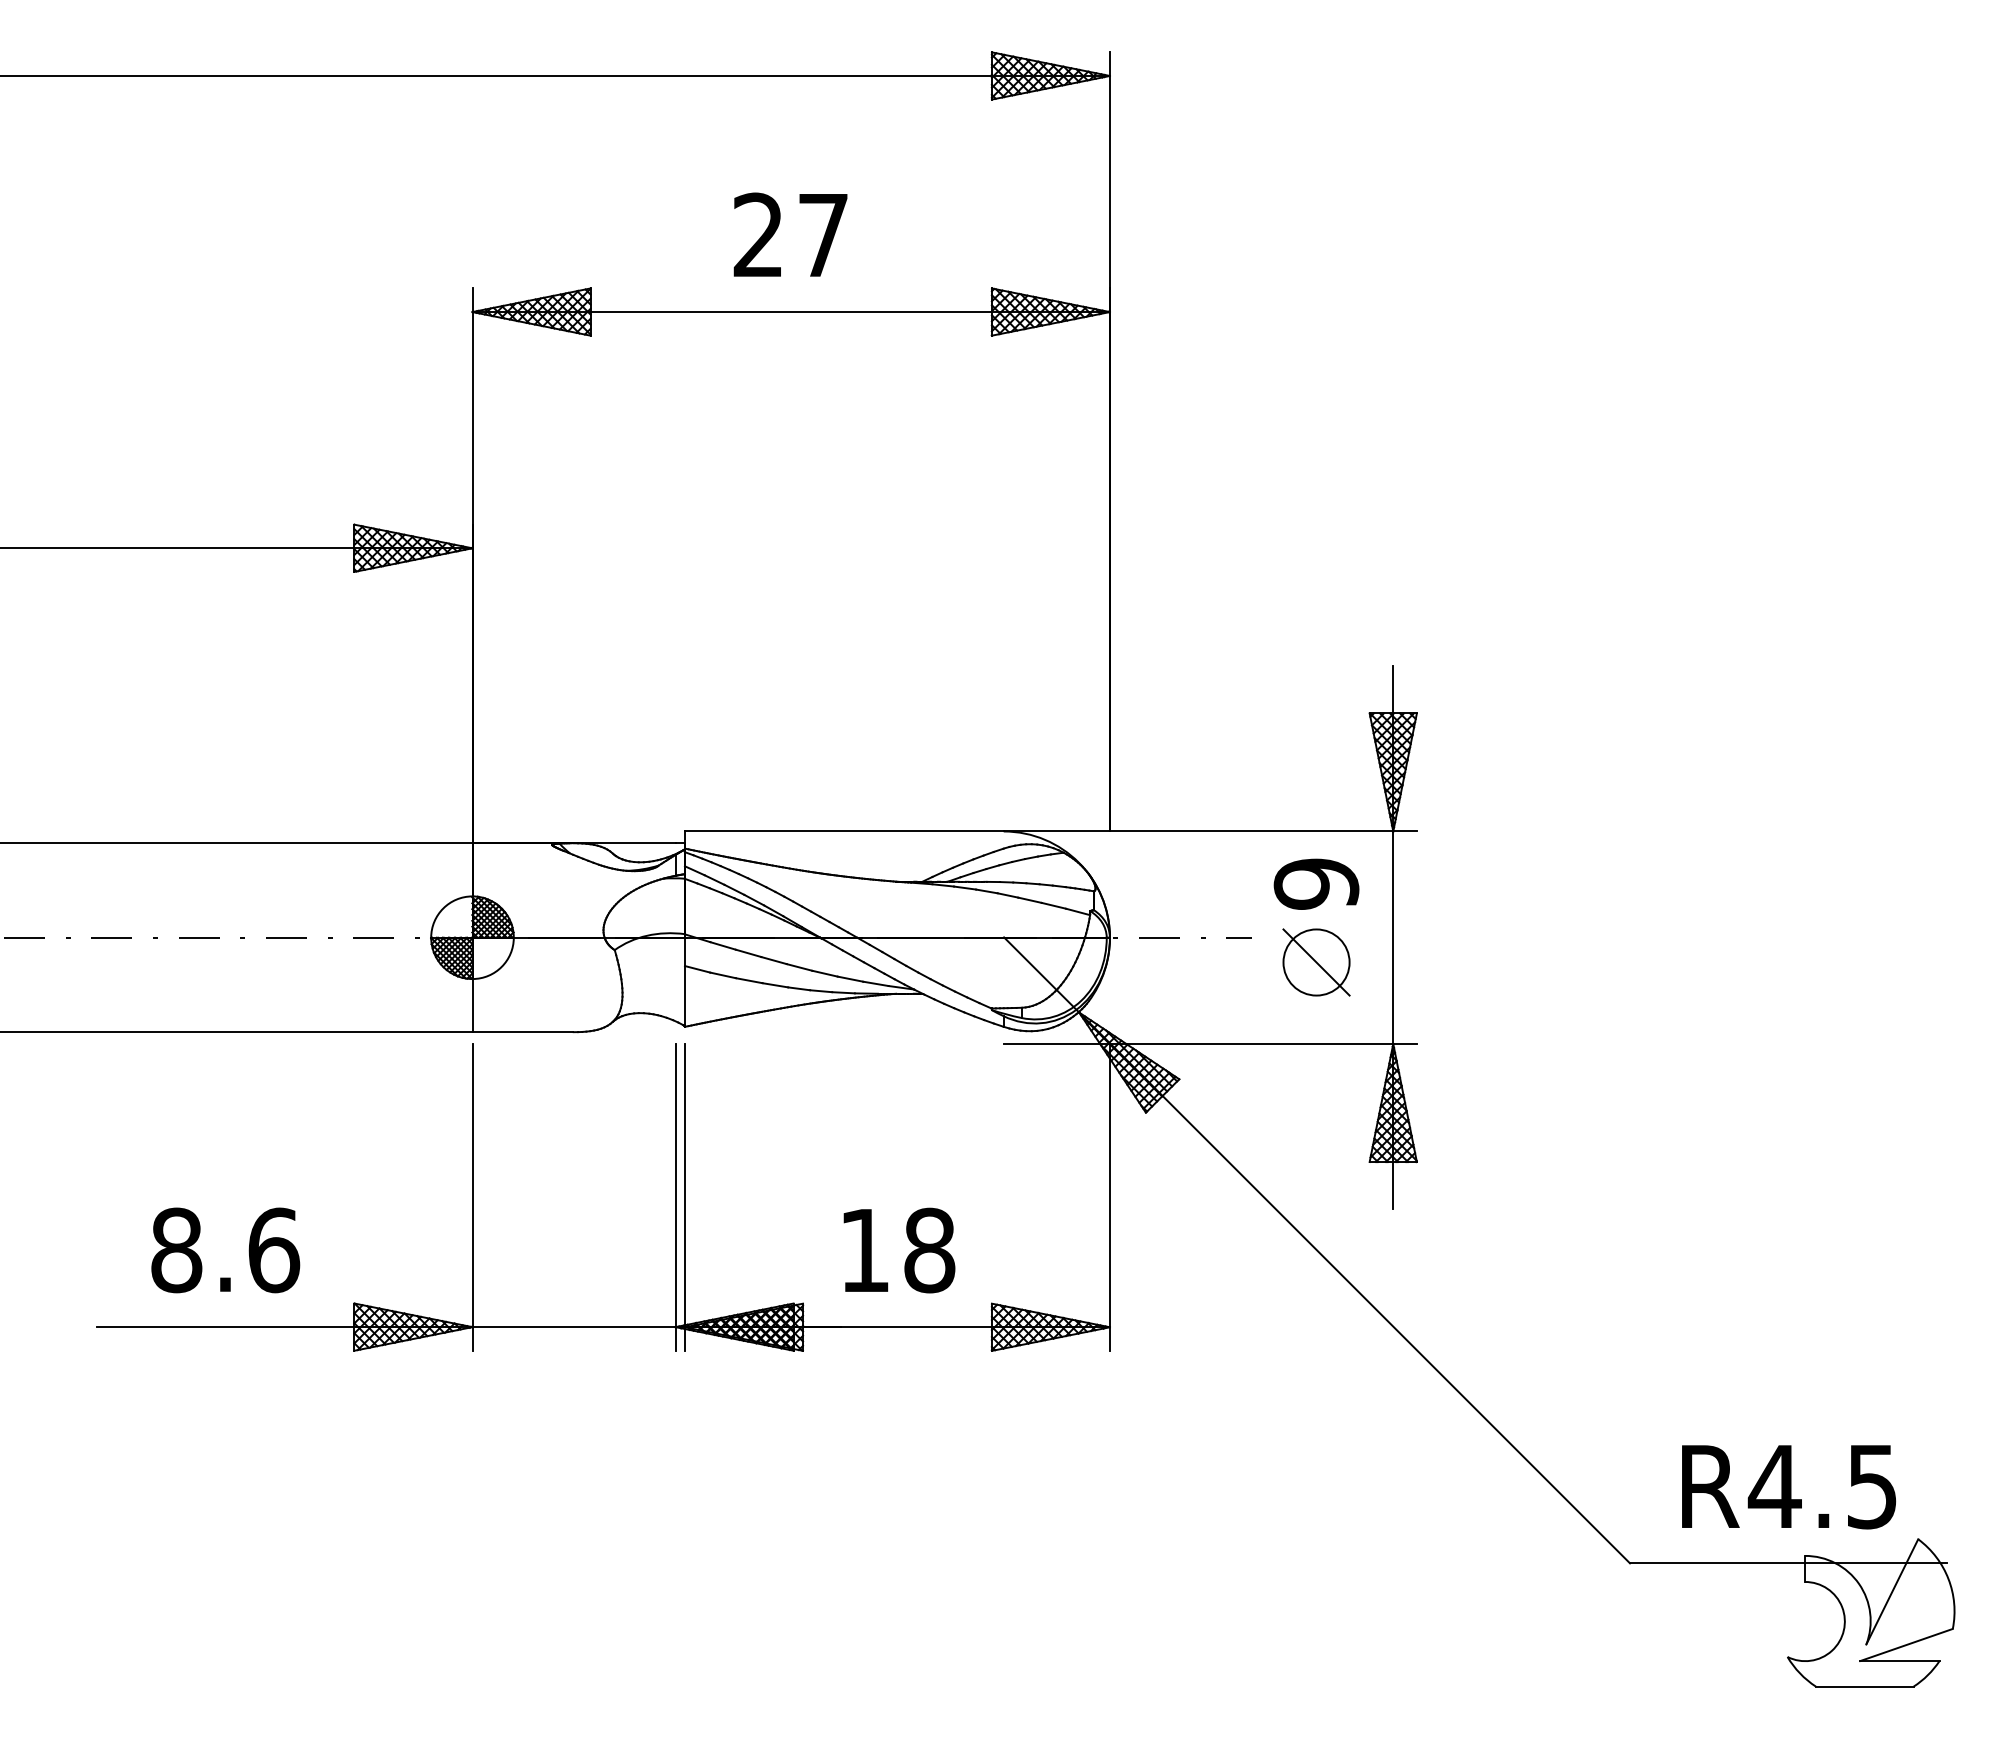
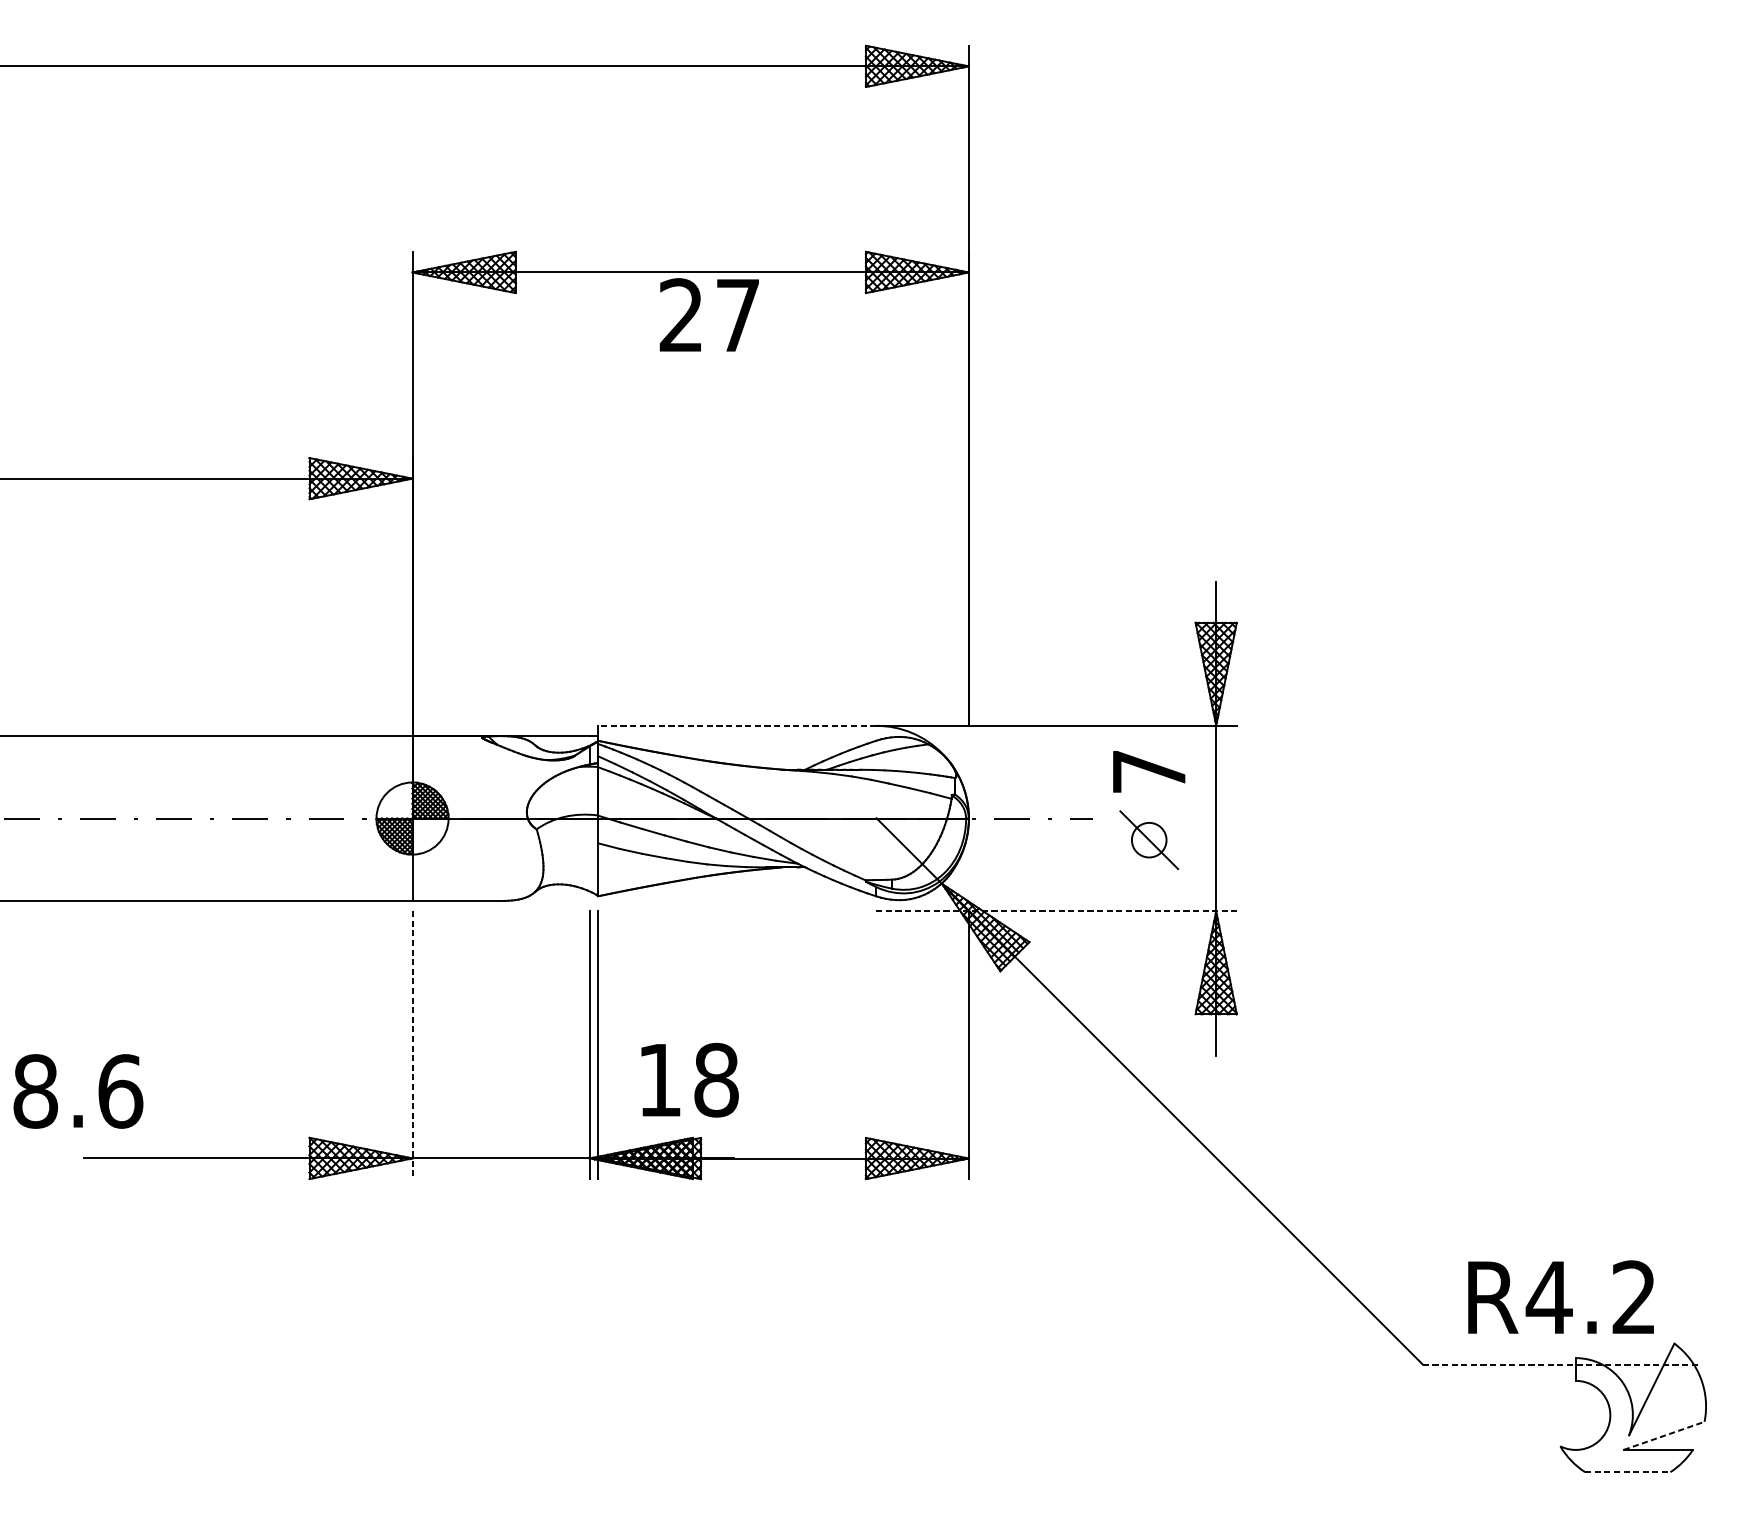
text: (790, 234) -> (709, 314), moved
line: (843, 831) -> (736, 725), solid -> dashed
text: (1316, 883) -> (1149, 771), 9 -> 7
circle: (1316, 962) -> (1149, 840), size x0.6
line: (1210, 1043) -> (1056, 910), solid -> dashed
line: (472, 1197) -> (412, 1045), solid -> dashed
text: (225, 1250) -> (78, 1091), moved
text: (899, 1250) -> (690, 1080), moved
text: (1871, 1486) -> (1633, 1297), R4.5 -> R4.2
line: (1789, 1563) -> (1562, 1364), solid -> dashed
line: (1906, 1645) -> (1664, 1436), solid -> dashed
line: (1864, 1686) -> (1627, 1472), solid -> dashed

